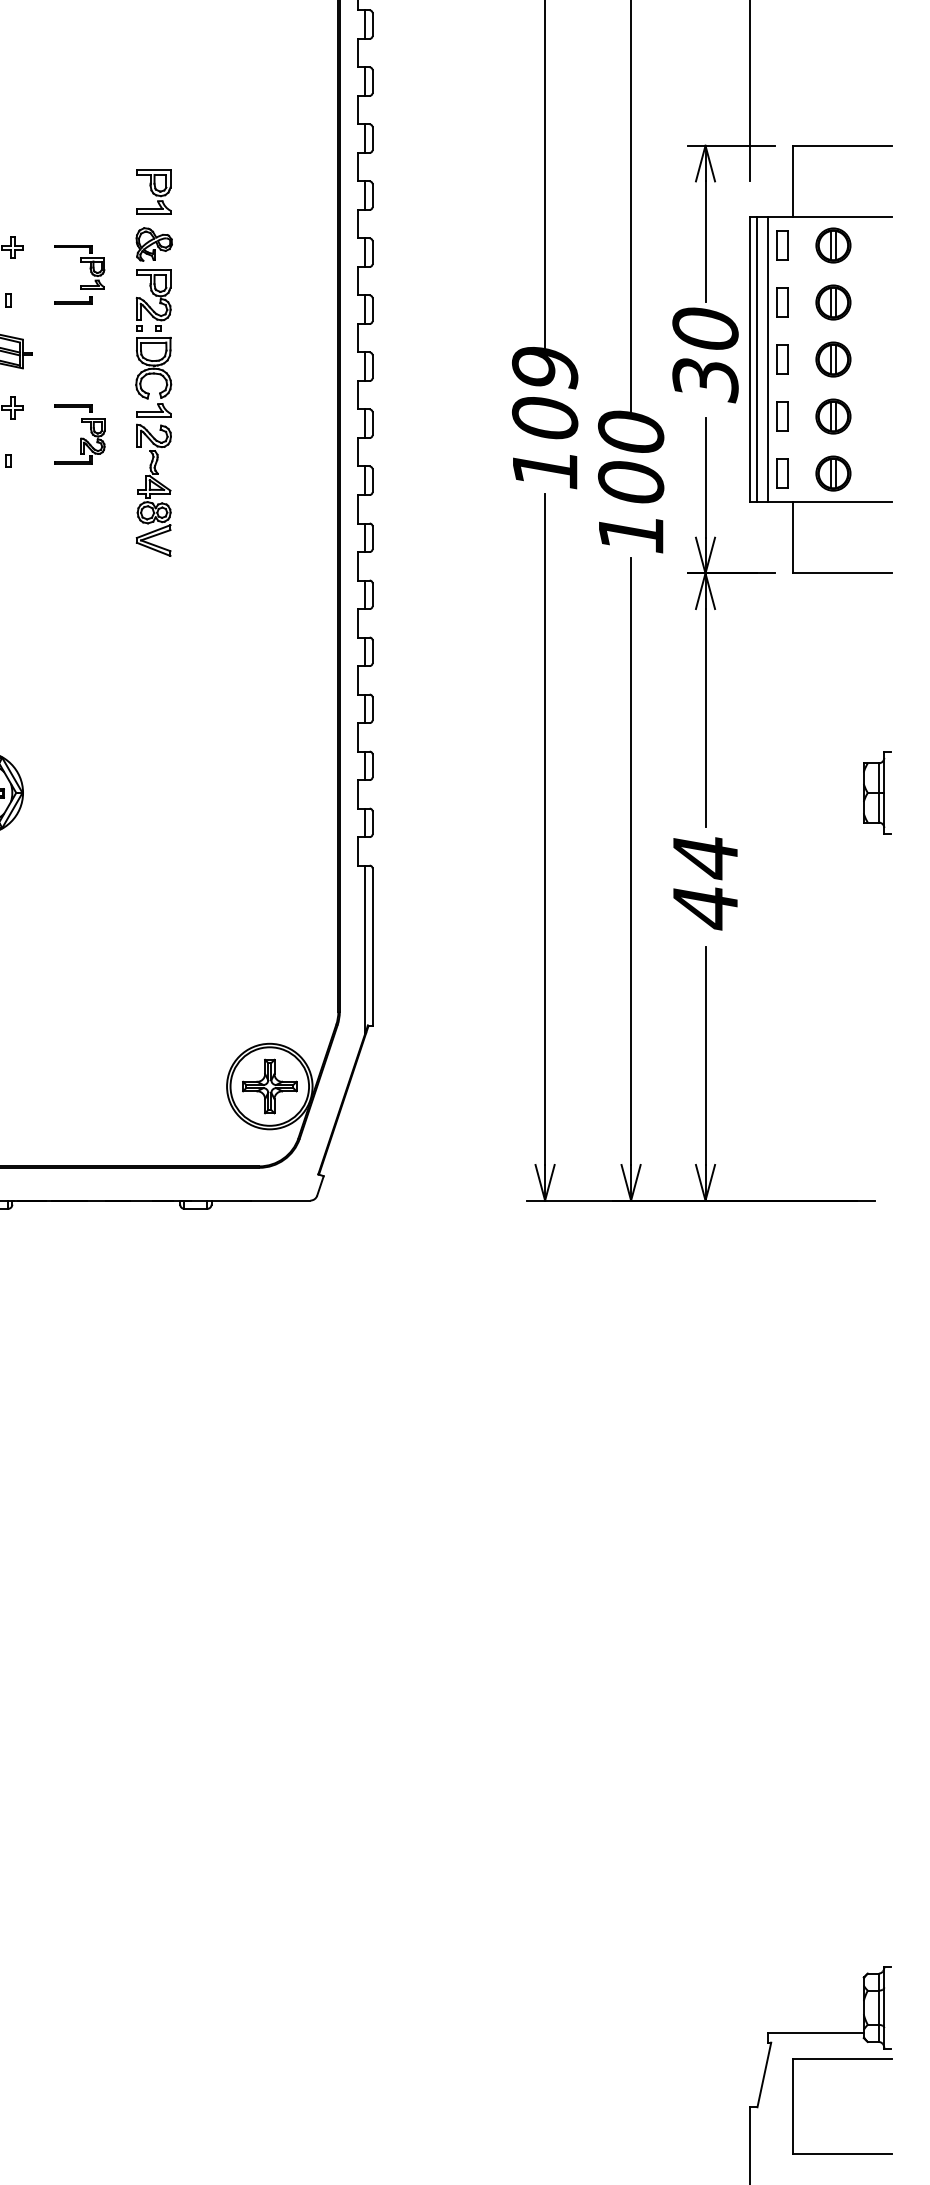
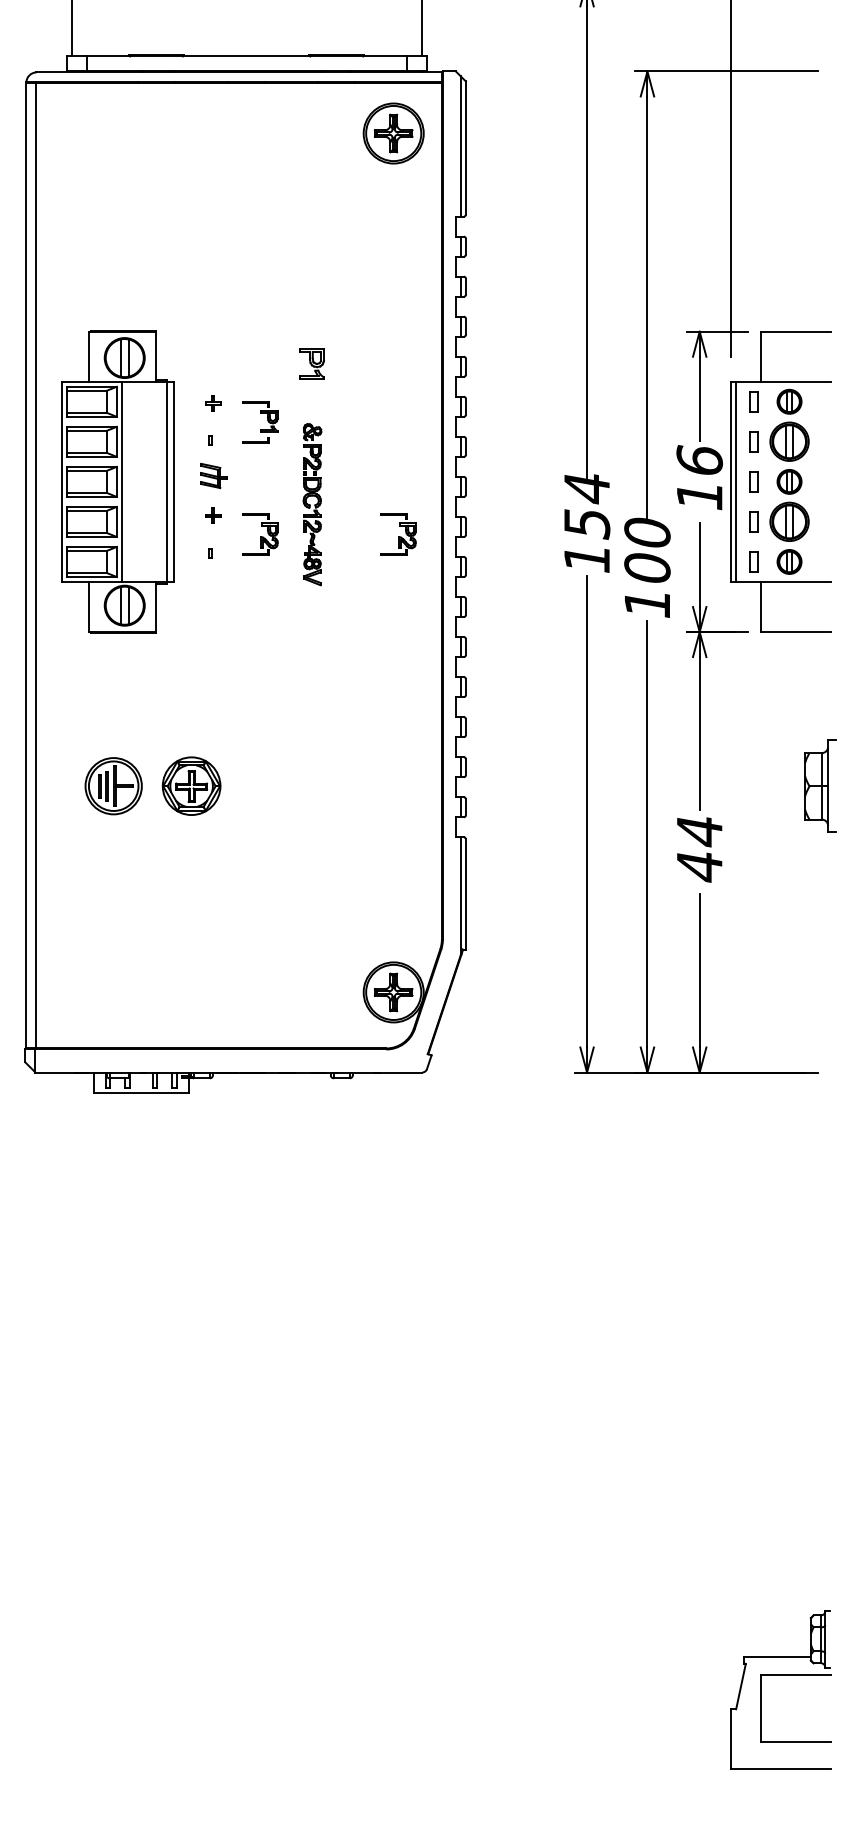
part: (833, 302) -> (789, 441), size x1.6
text: (705, 354) -> (699, 478), 30 -> 16
line: (767, 359) -> (743, 481), removed
part: (154, 391) -> (312, 504), size x0.7
text: (544, 394) -> (586, 506), 109 -> 154
part: (833, 415) -> (789, 521), size x1.6
part: (276, 434) -> (398, 534), added
part: (877, 791) -> (820, 785), size x1.6

